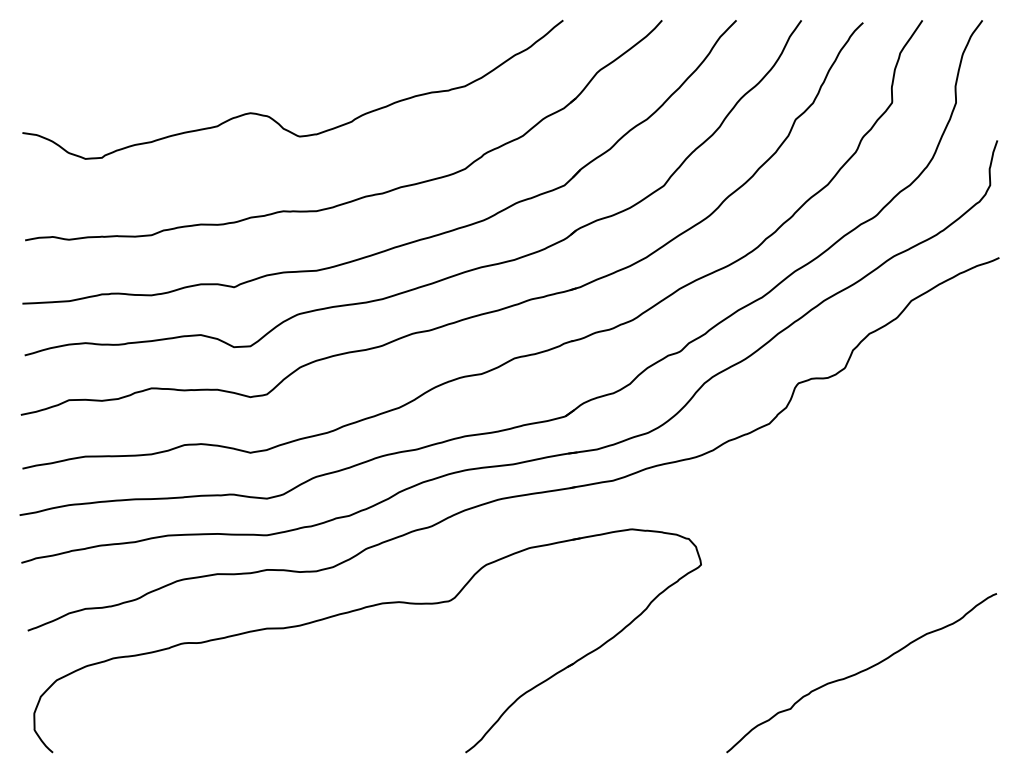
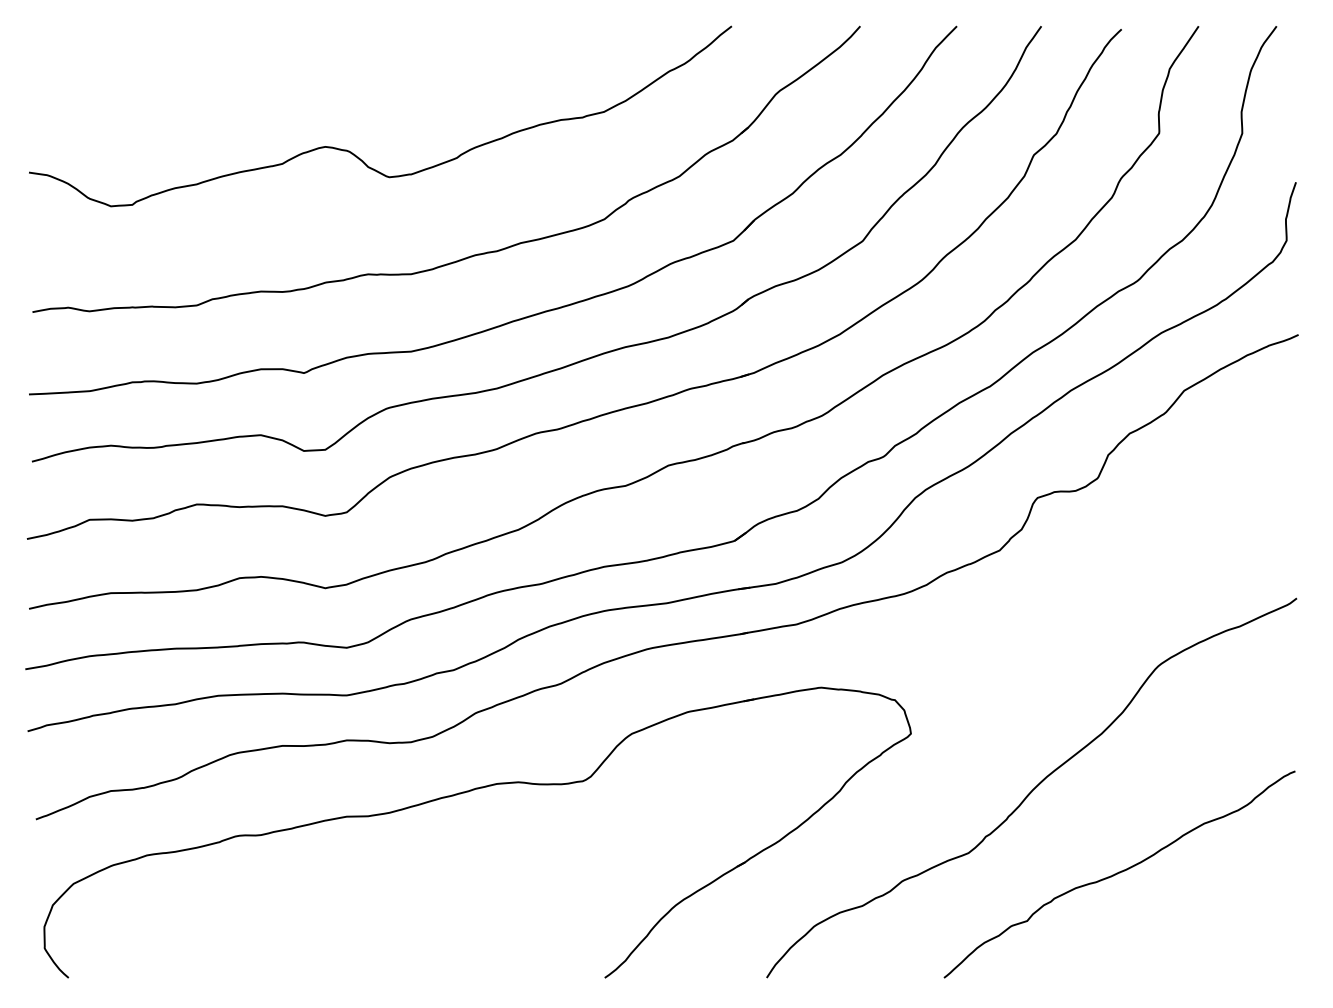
curve: (795, 606) -> (1033, 788), added

